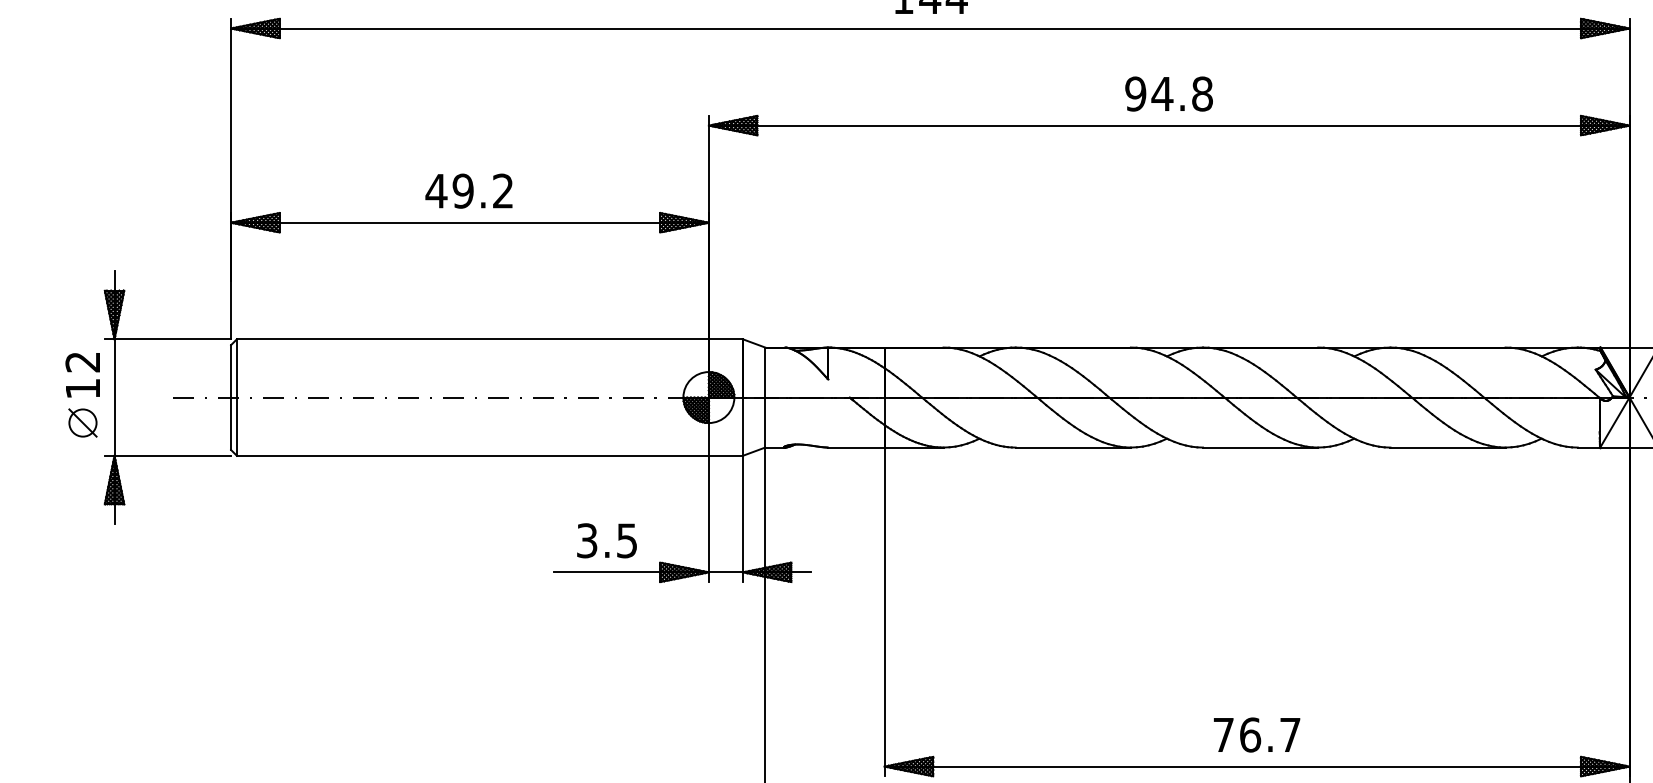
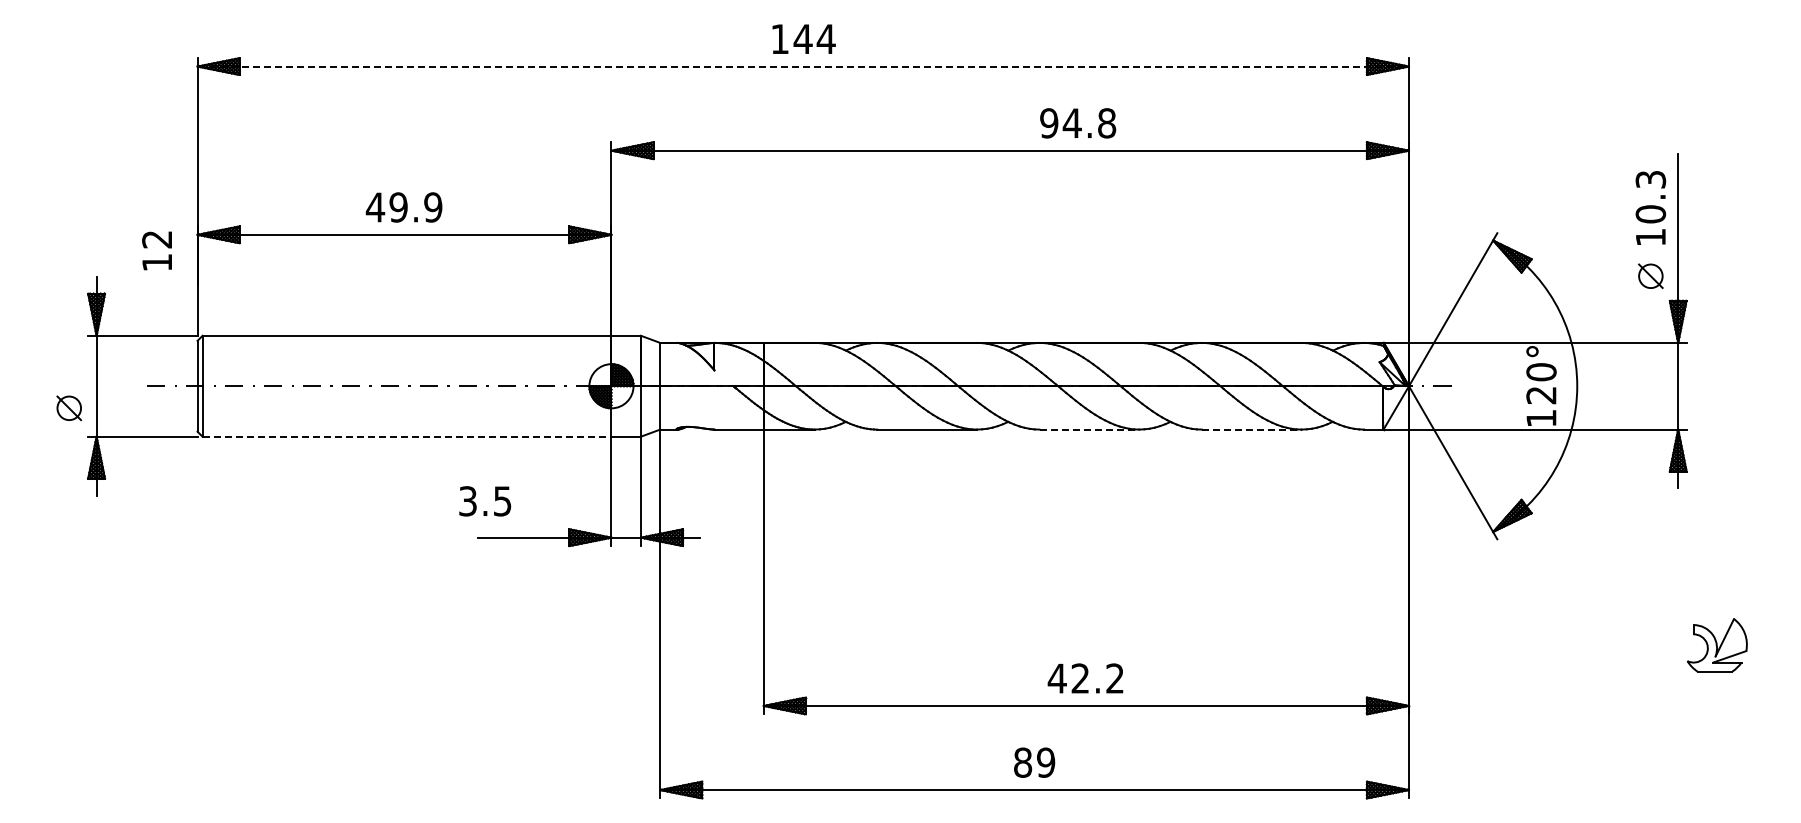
line: (930, 28) -> (803, 66), solid -> dashed
text: (1169, 94) -> (1078, 123), moved
text: (503, 191) -> (433, 207), 49.2 -> 49.9
text: (82, 374) -> (156, 250), moved
line: (1260, 447) -> (1089, 429), solid -> dashed
line: (1447, 447) -> (1251, 429), solid -> dashed
line: (473, 455) -> (407, 436), solid -> dashed
text: (607, 540) -> (485, 501), moved
text: (1256, 734) -> (1085, 678), 76.7 -> 42.2

